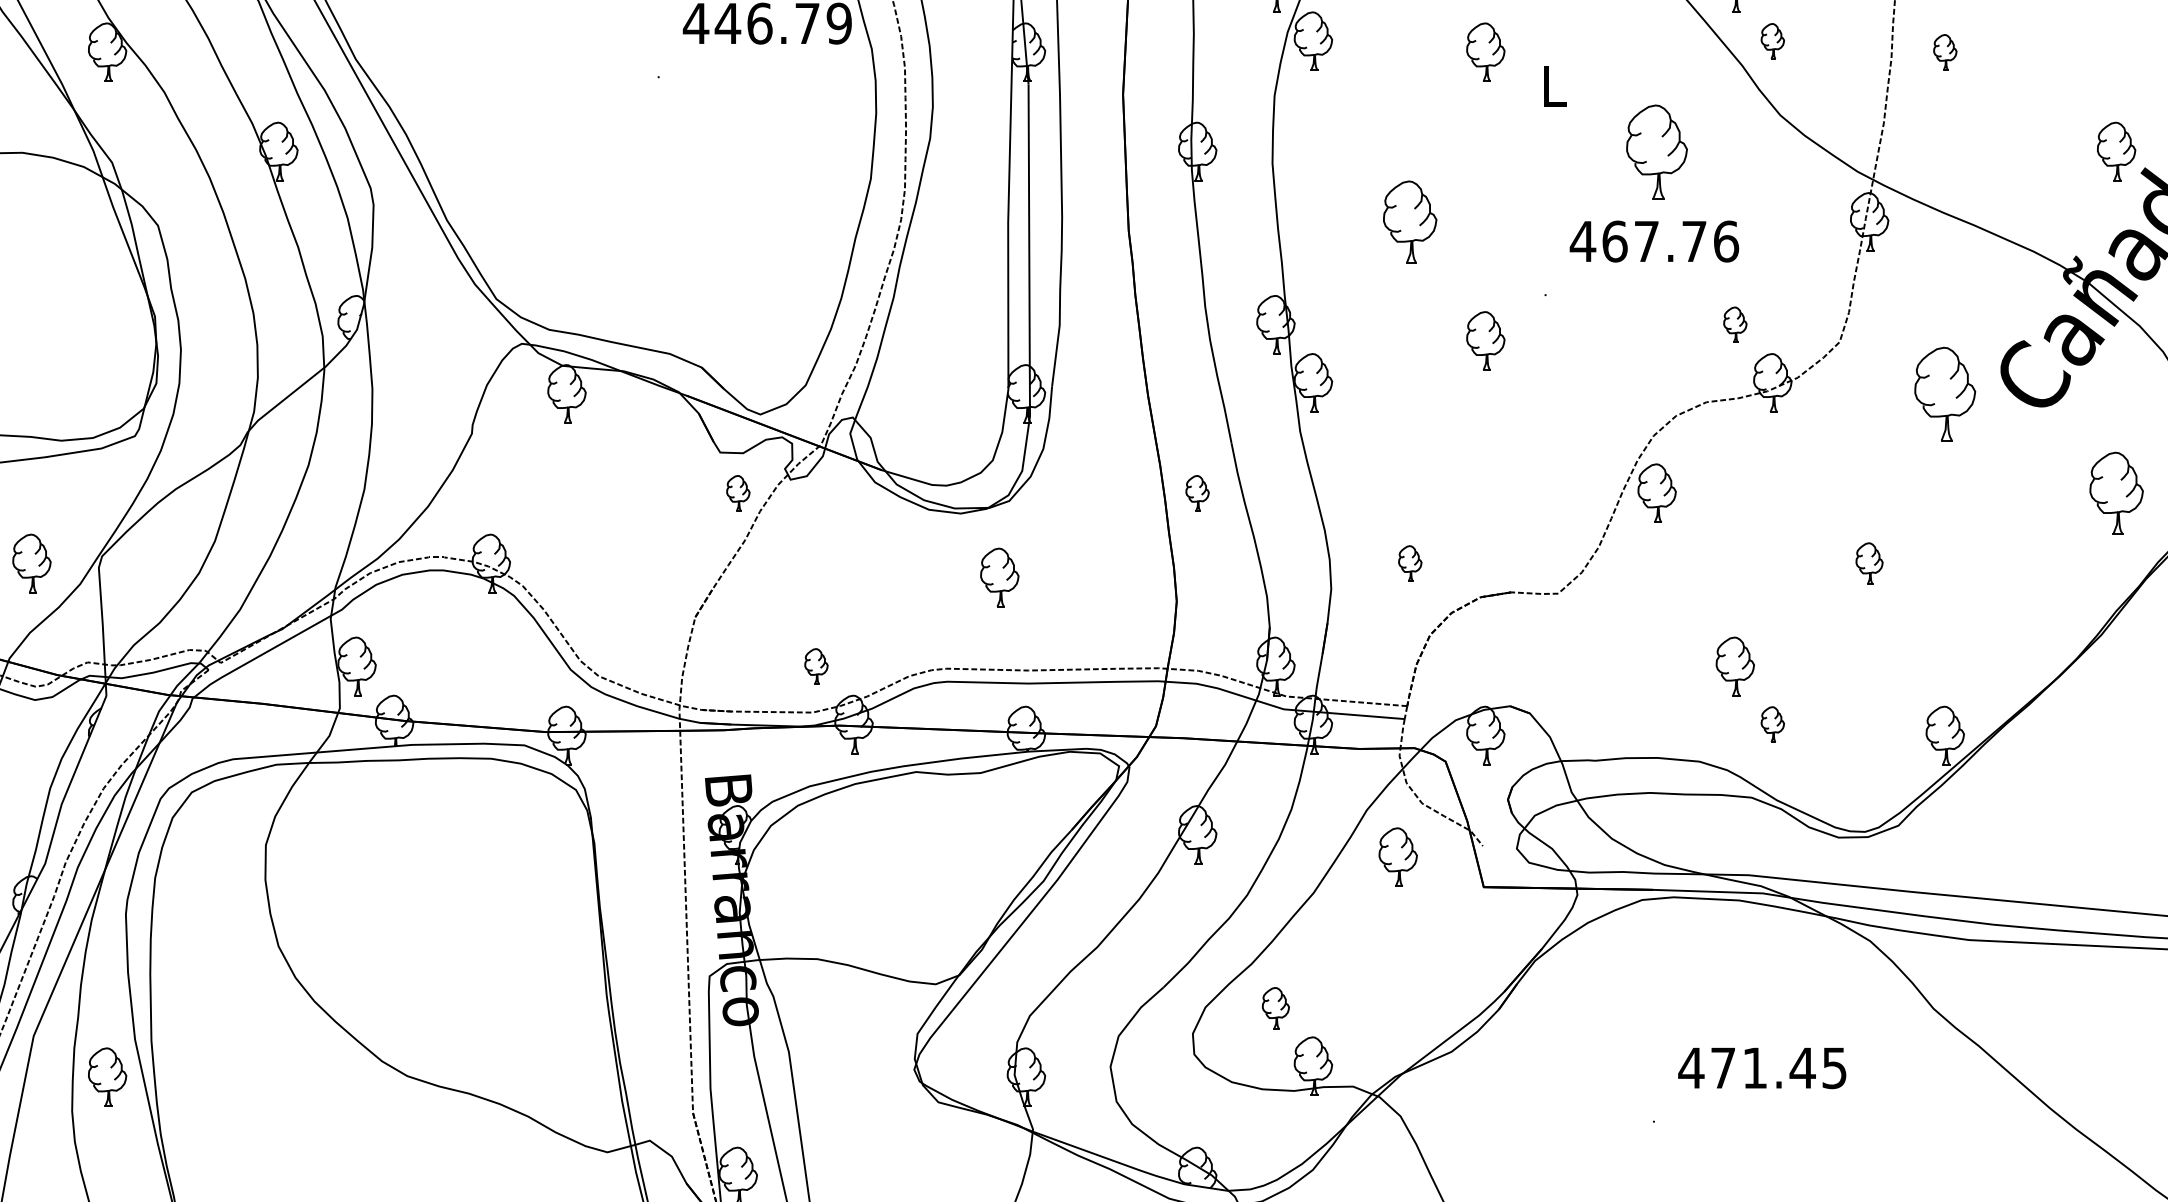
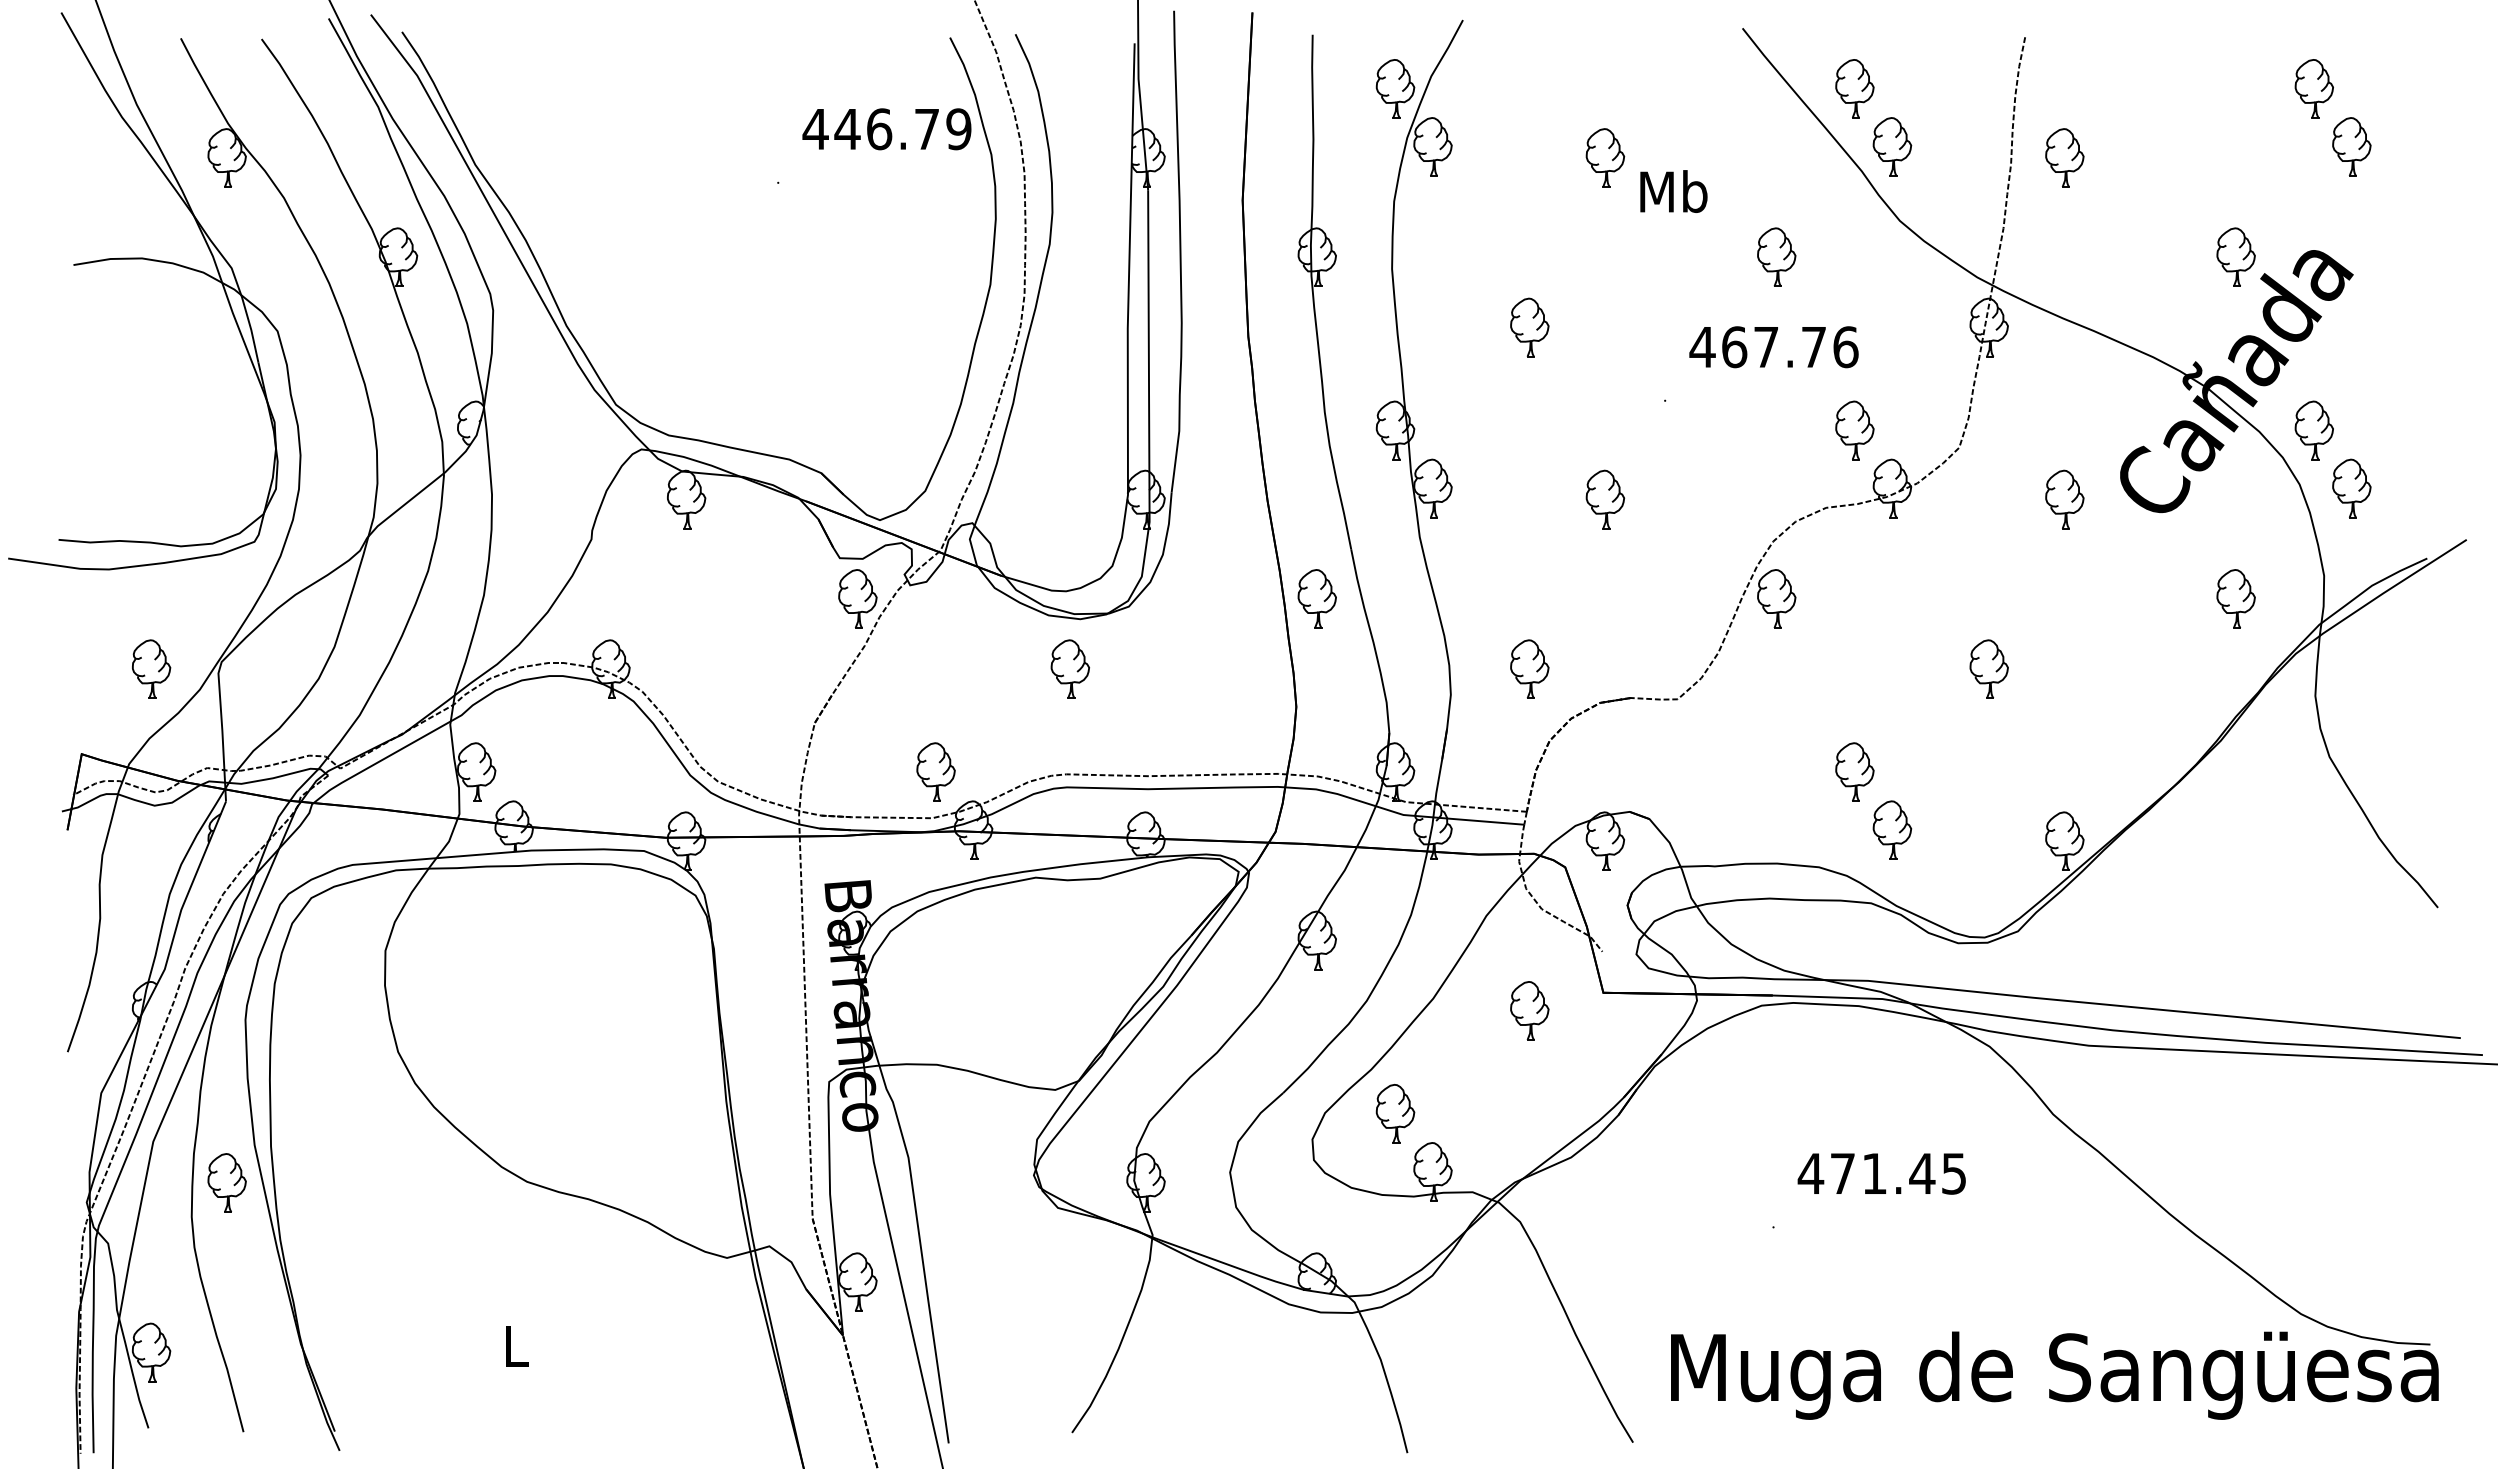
part: (1772, 40) -> (1892, 146), size x1.67
part: (1944, 51) -> (2064, 157), size x1.67
text: (1553, 85) -> (1673, 191), L -> Mb
part: (1656, 150) -> (1776, 256), size x0.62
part: (1409, 221) -> (1529, 327), size x0.71
part: (1734, 324) -> (1854, 430), size x1.67
part: (1485, 340) -> (1605, 499), moved
part: (1944, 393) -> (2064, 499), size x0.62
part: (737, 492) -> (857, 598), size x1.67
part: (1196, 492) -> (1316, 598), size x1.67
part: (2115, 492) -> (2235, 598), size x0.71
part: (1409, 562) -> (1529, 668), size x1.67
part: (1868, 562) -> (1988, 668), size x1.43
part: (998, 576) -> (1069, 668), moved
part: (815, 665) -> (935, 771), size x1.67
part: (1772, 723) -> (1892, 829), size x1.67
part: (1397, 856) -> (1529, 1010), moved
part: (1275, 1007) -> (1395, 1113), size x1.43

